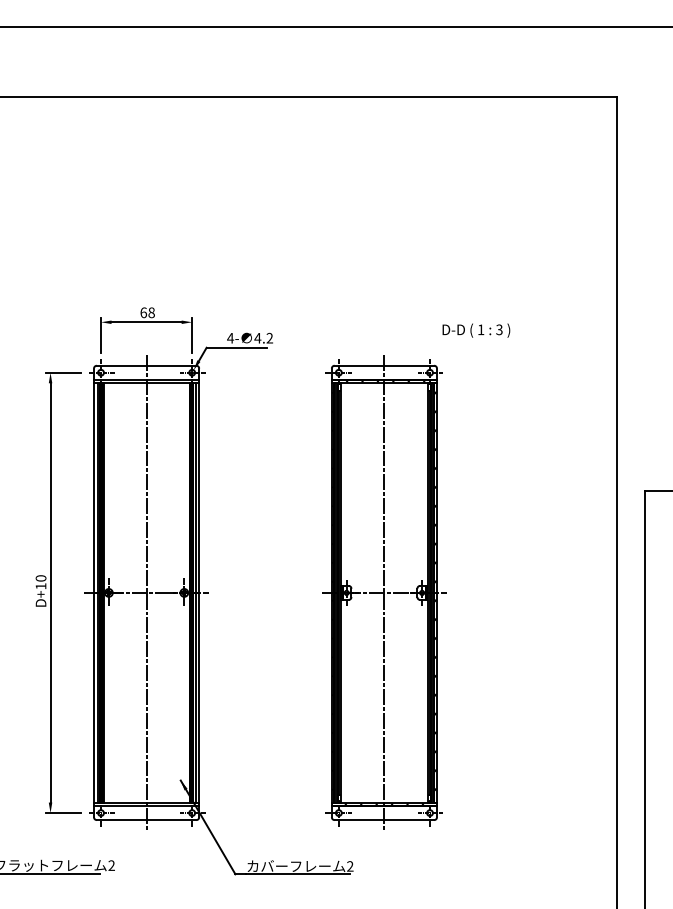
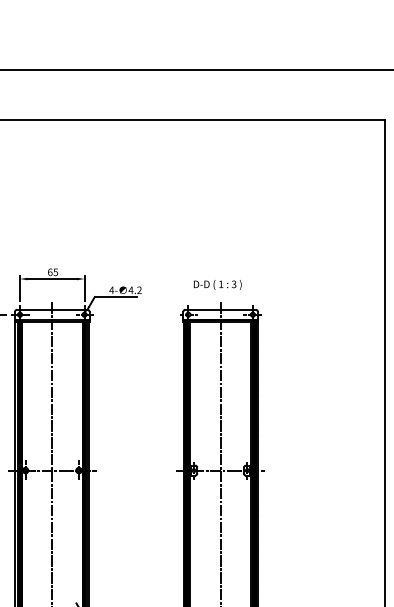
text: (151, 312) -> (55, 272), 68 -> 65
text: (476, 330) -> (217, 284), moved

